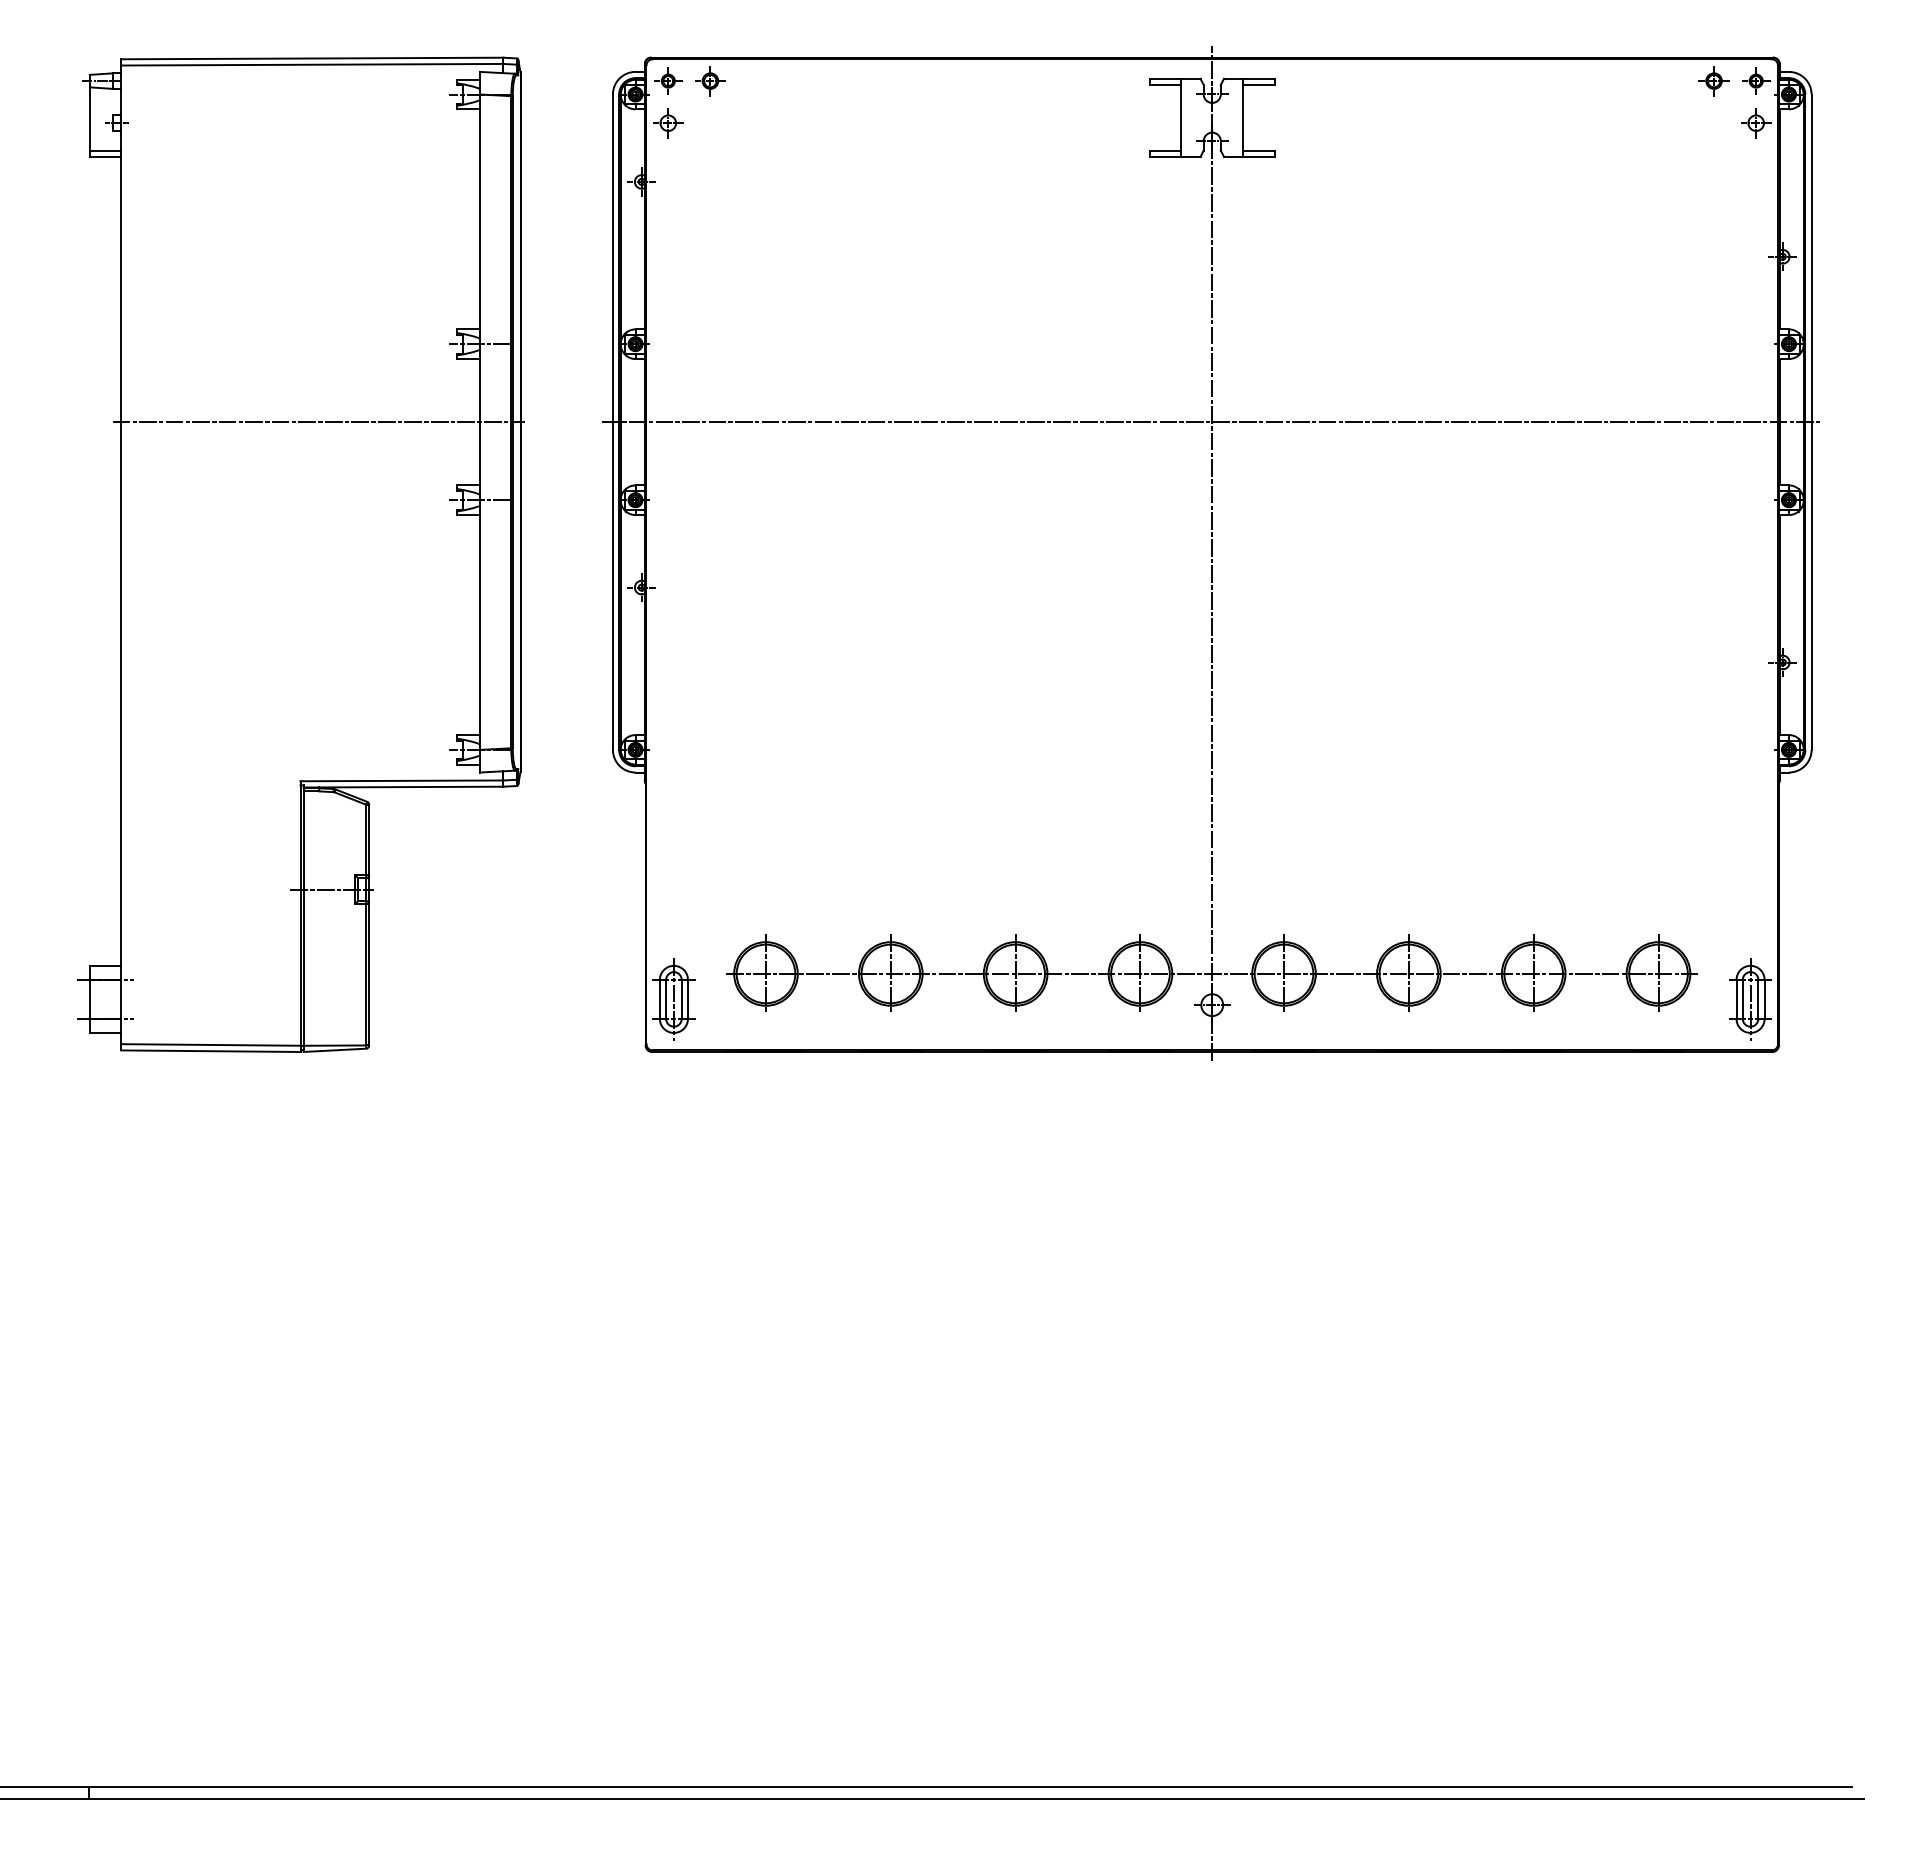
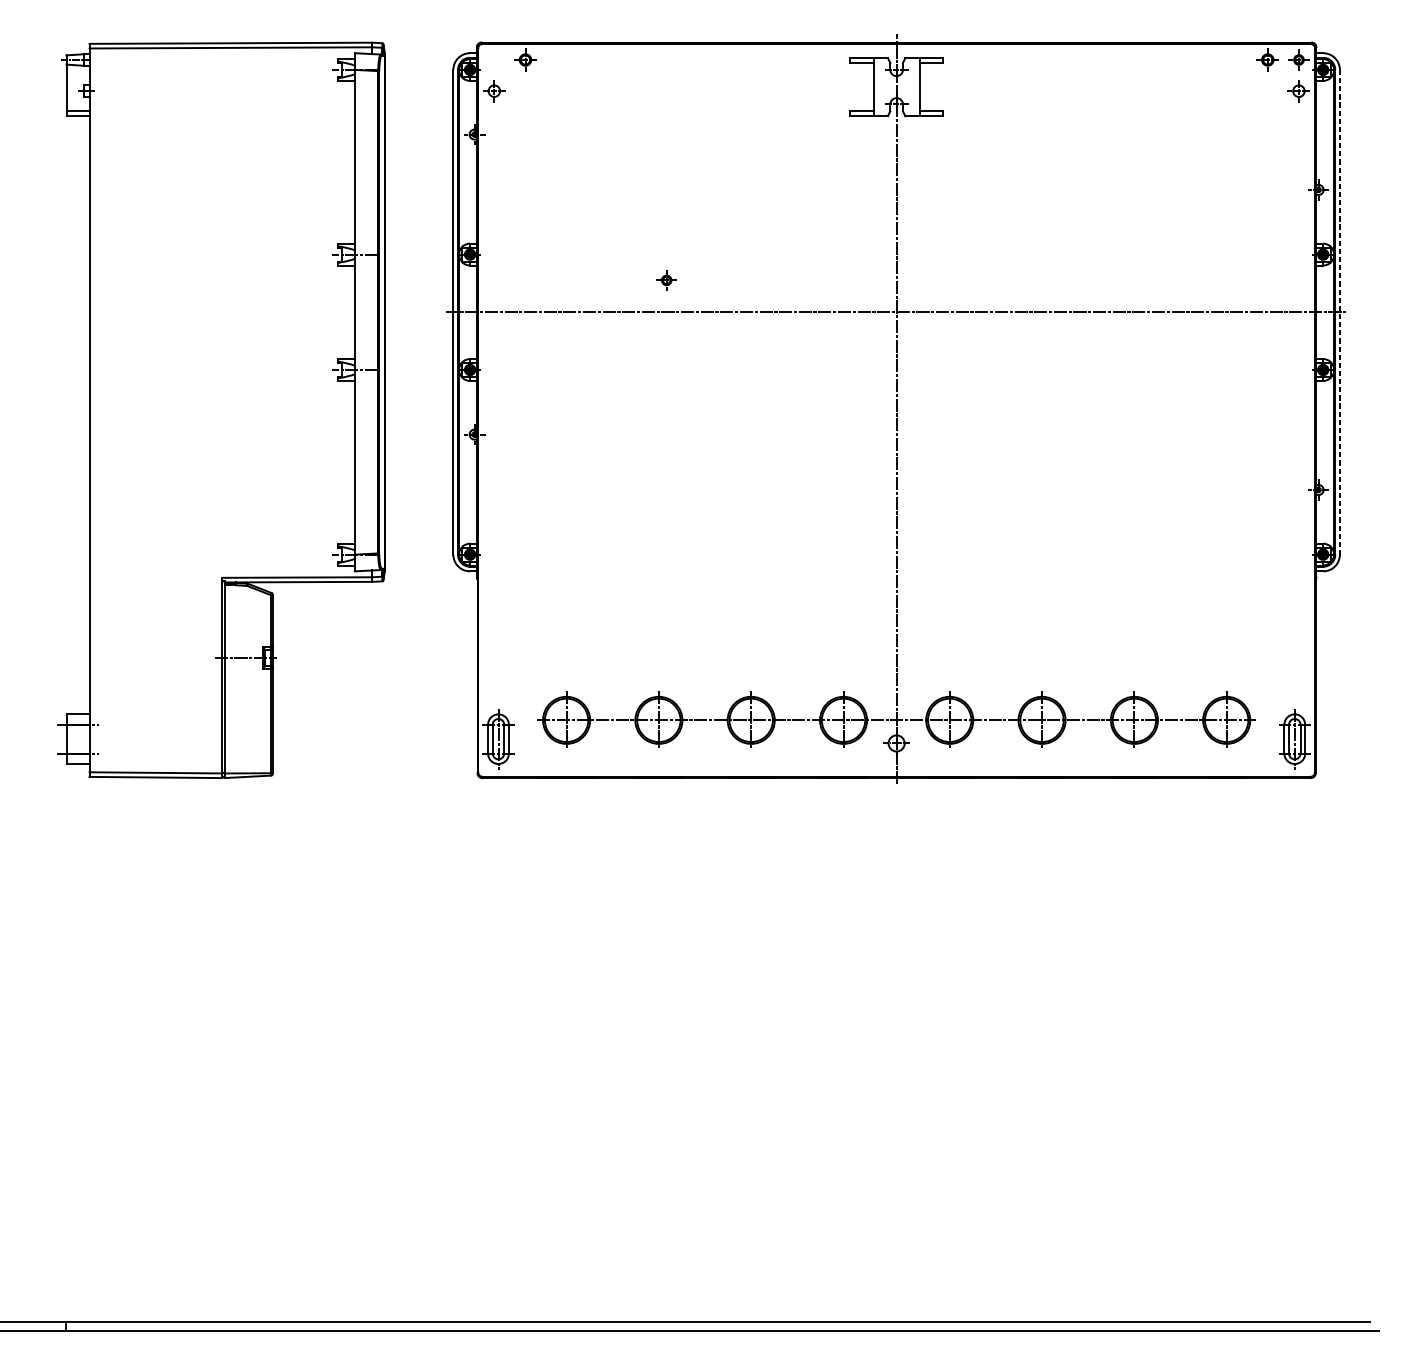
part: (668, 80) -> (666, 279), moved
line: (318, 422) -> (235, 312), removed
line: (1811, 422) -> (1339, 312), solid -> dashed

